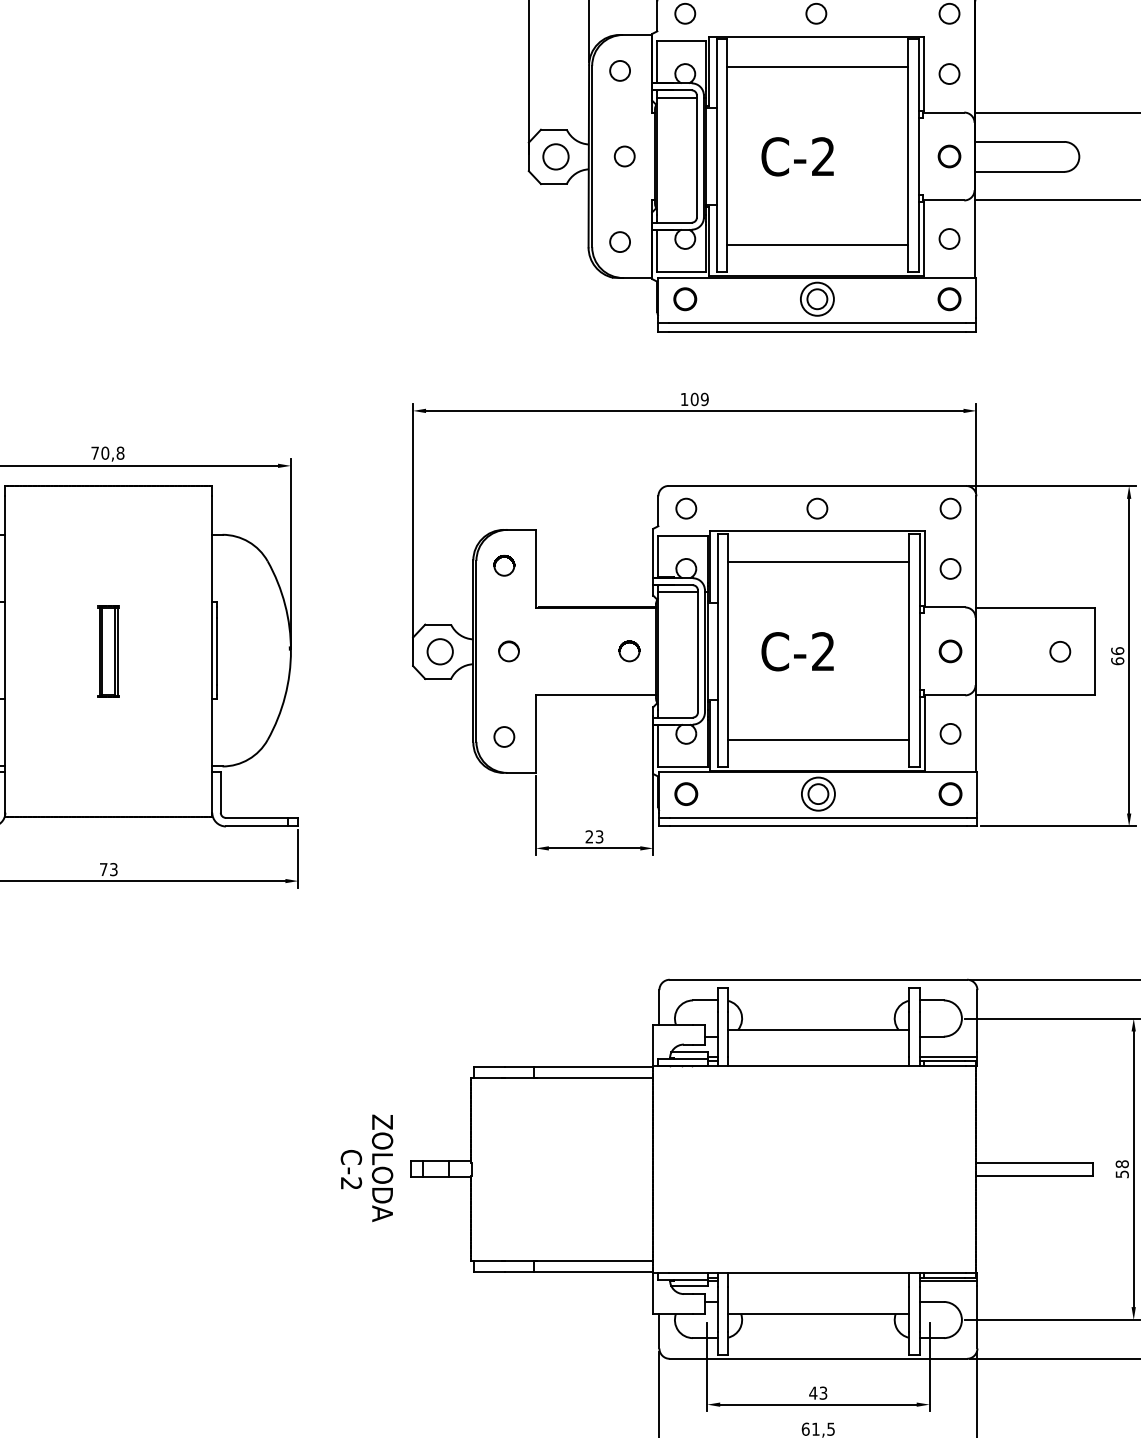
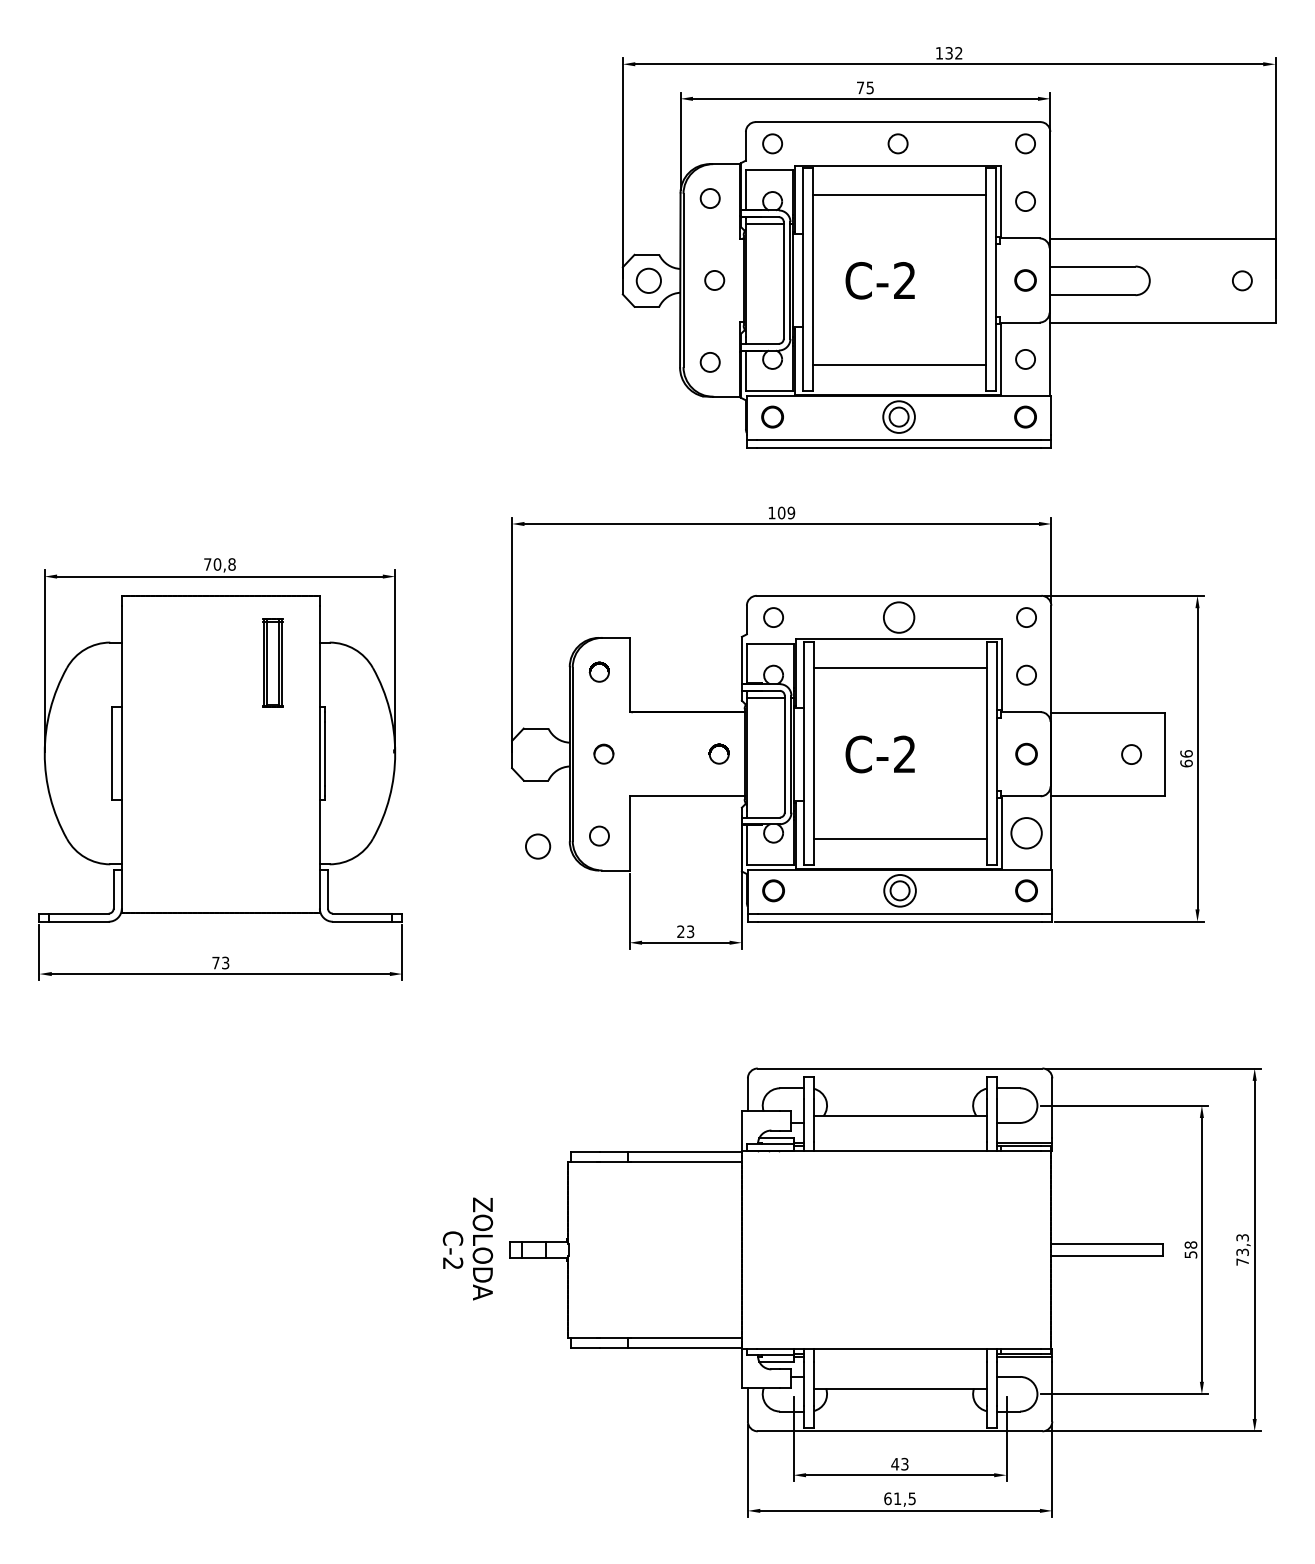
circle: (816, 508) -> (898, 617), size x1.6
part: (108, 650) -> (272, 662), moved
circle: (440, 651) -> (538, 846), moved
circle: (950, 733) -> (1026, 832), size x1.6

